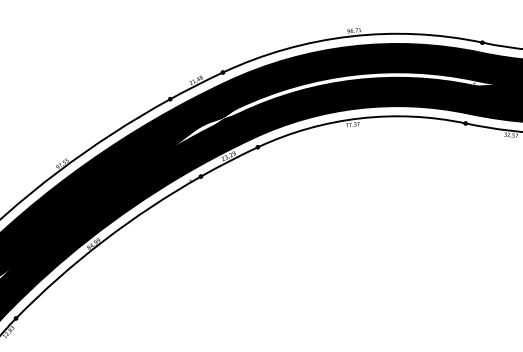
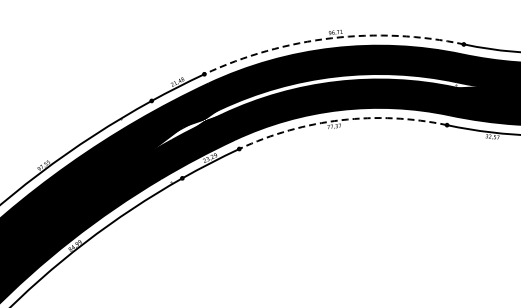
arc: (350, 36) -> (331, 38), solid -> dashed
arc: (359, 118) -> (340, 120), solid -> dashed

